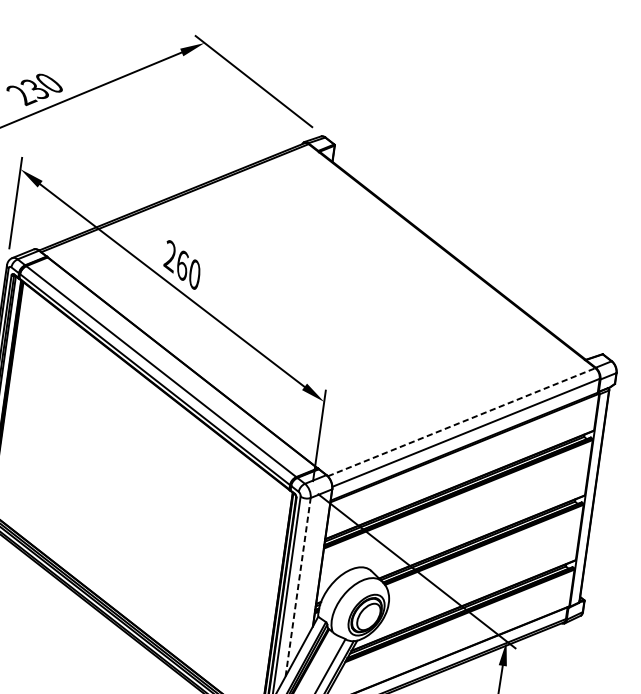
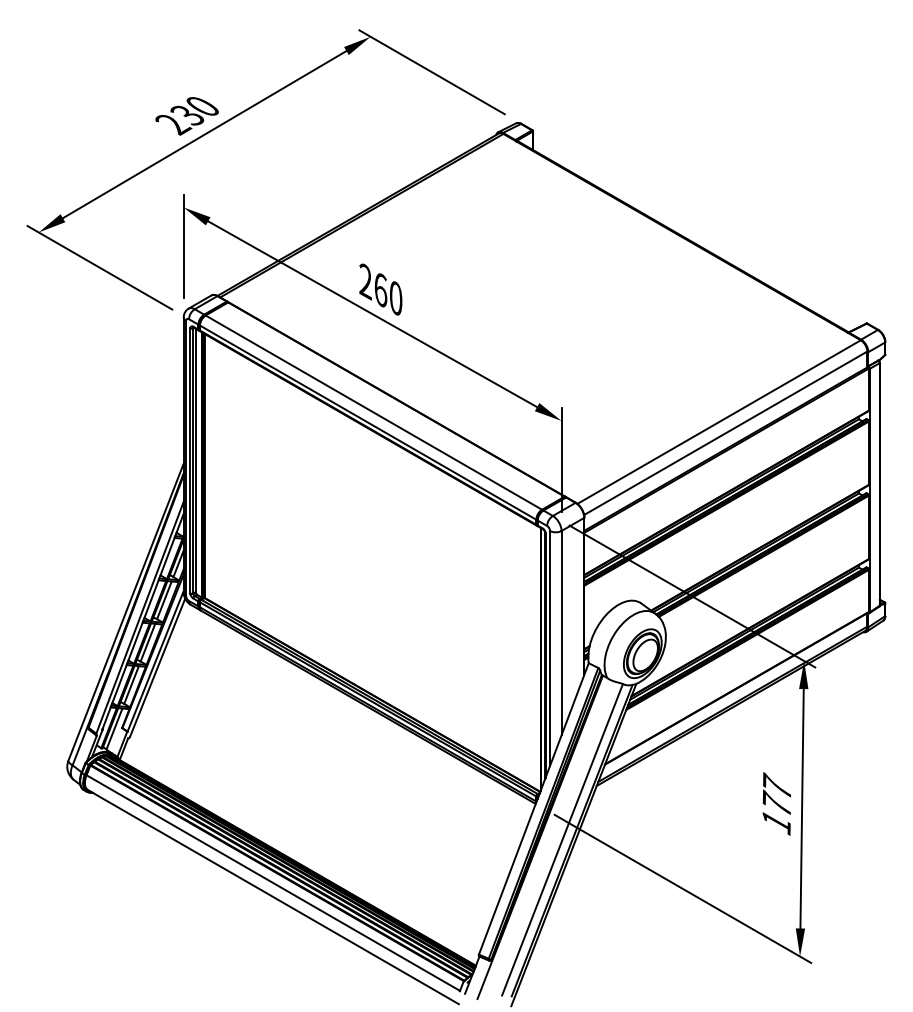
line: (461, 422) -> (719, 422), dashed -> solid
line: (298, 586) -> (561, 632), dashed -> solid

